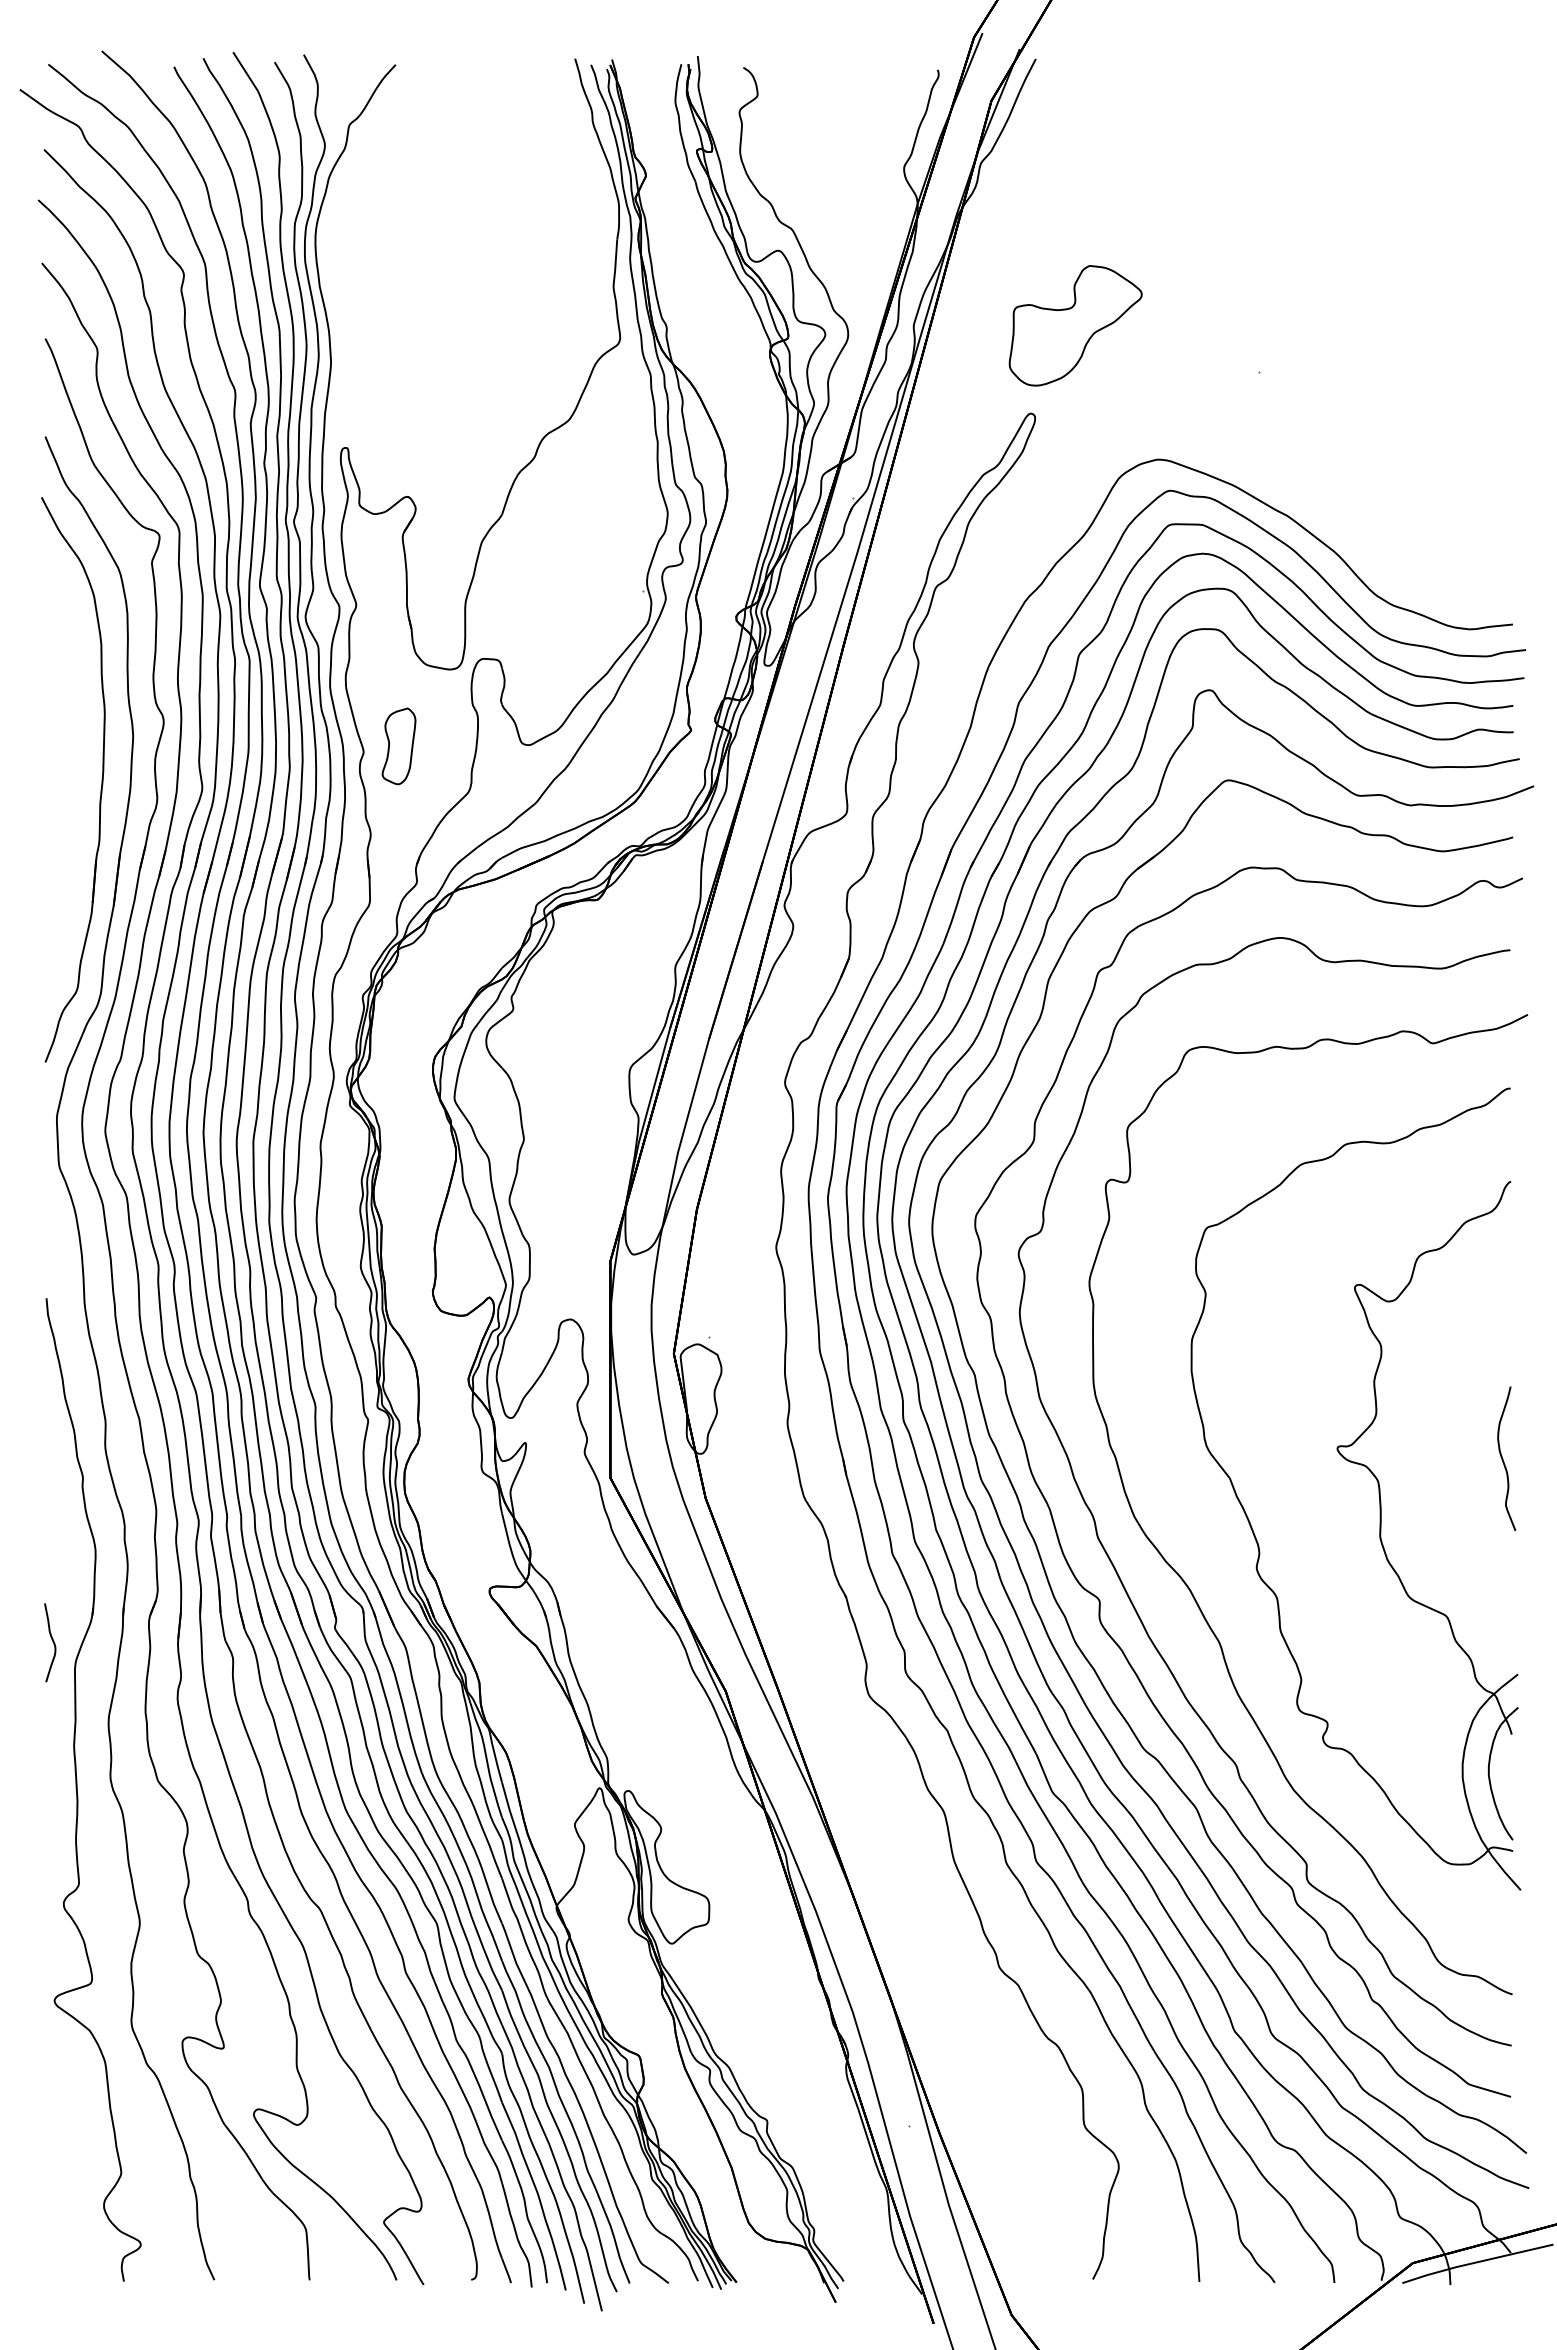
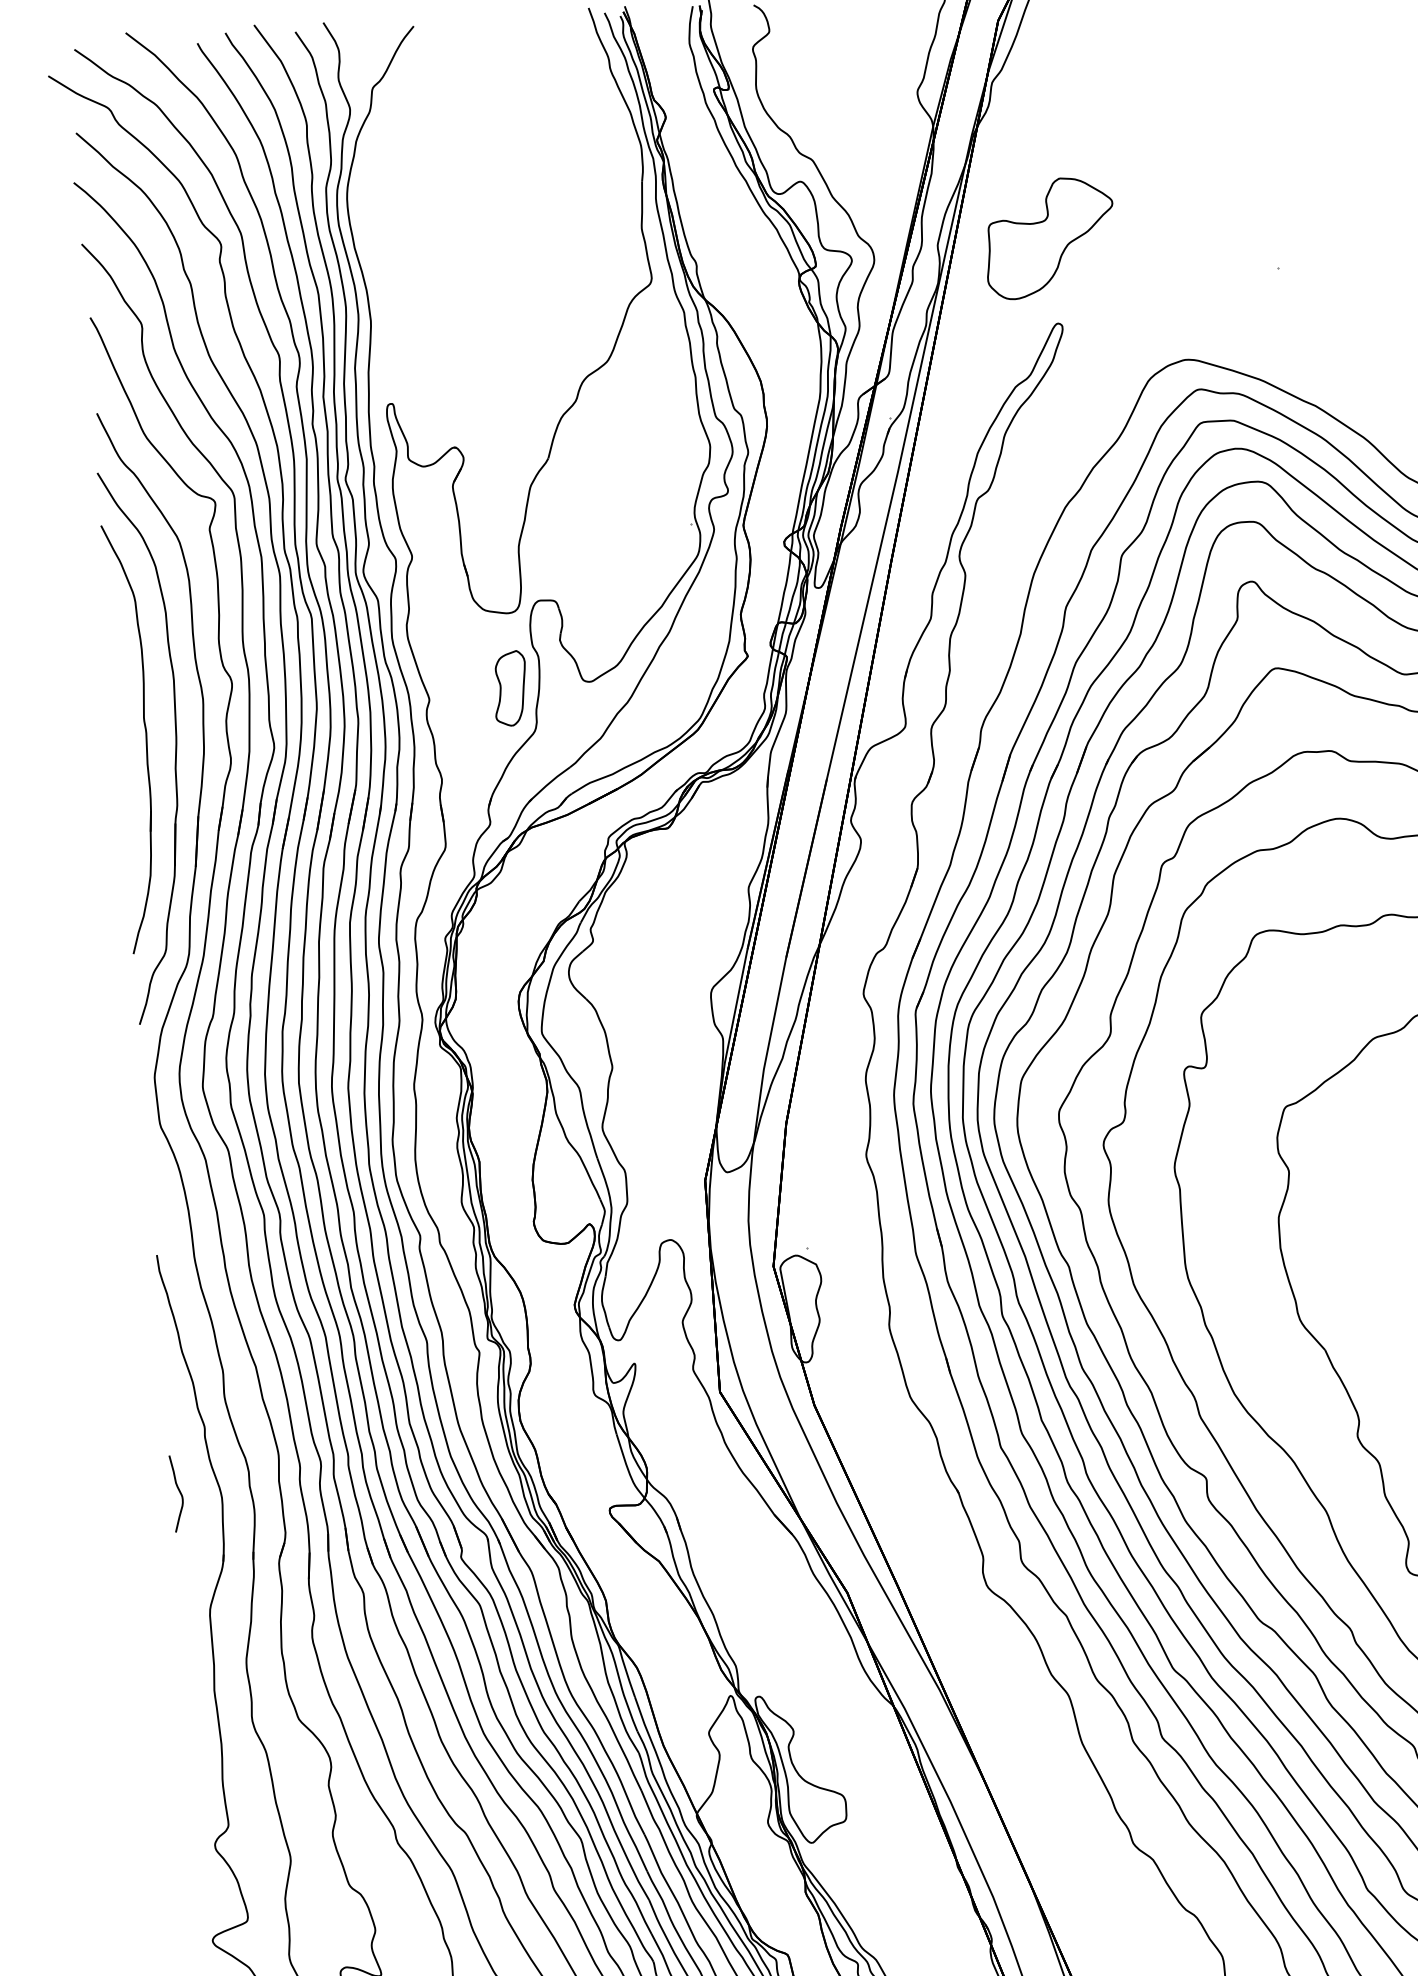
part: (1075, 325) -> (1049, 237), moved
part: (398, 746) -> (509, 688), moved
part: (71, 770) -> (145, 737), added
curve: (52, 1642) -> (179, 1493), moved

